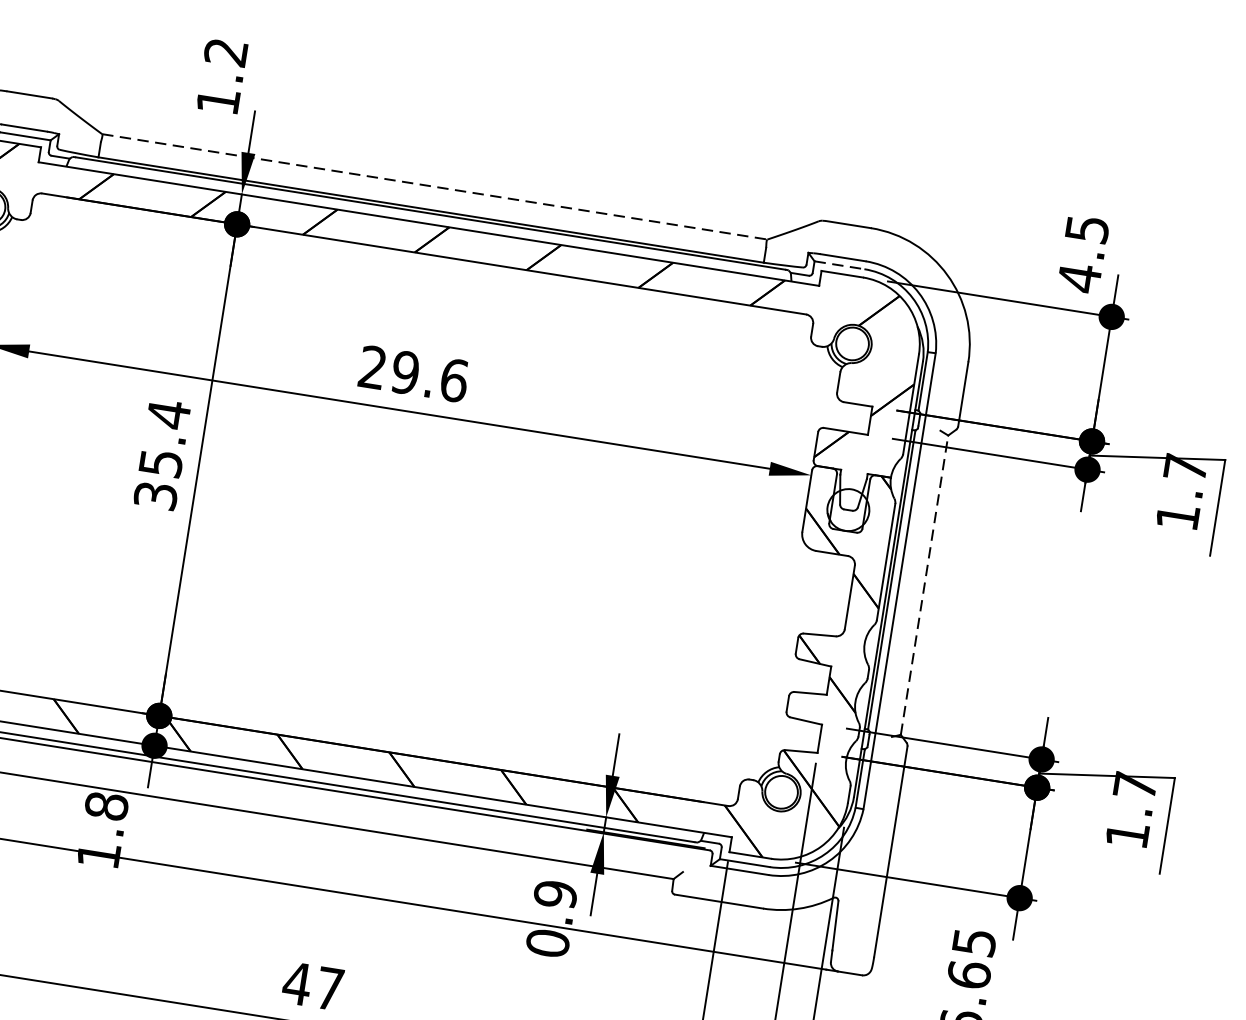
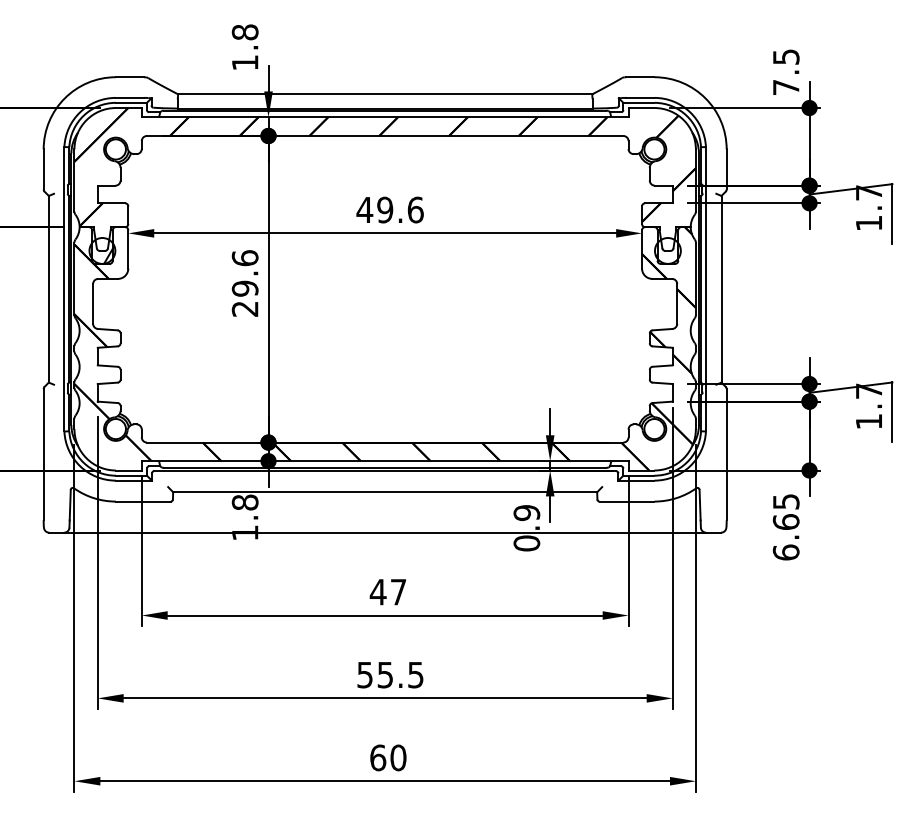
text: (224, 52) -> (244, 32), 1.2 -> 1.8
line: (435, 187) -> (385, 94), dashed -> solid
line: (838, 264) -> (638, 102), dashed -> solid
text: (1079, 278) -> (786, 87), 4.5 -> 7.5
text: (372, 366) -> (364, 209), 29.6 -> 49.6
text: (161, 453) -> (244, 282), 35.4 -> 29.6
line: (924, 583) -> (721, 288), dashed -> solid

